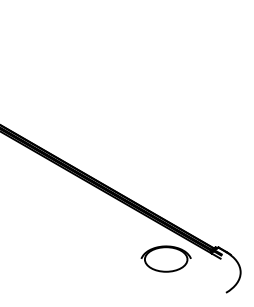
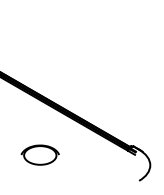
part: (165, 258) -> (39, 154), moved

